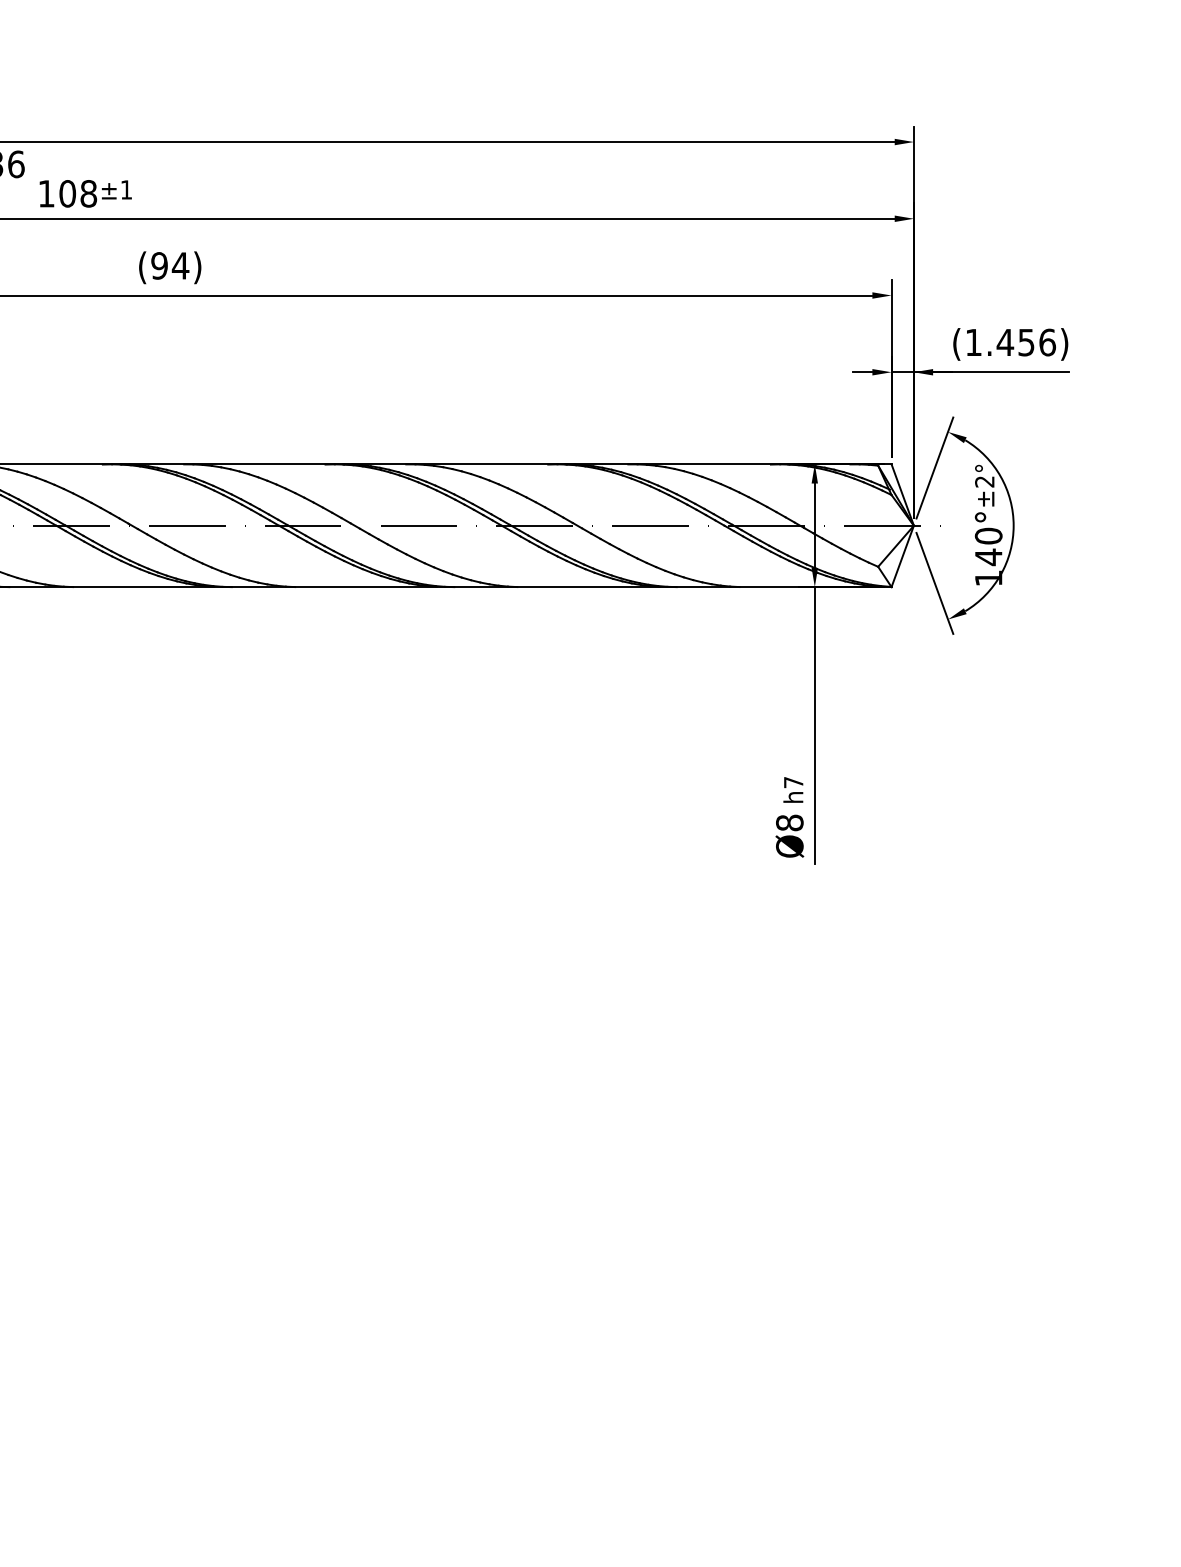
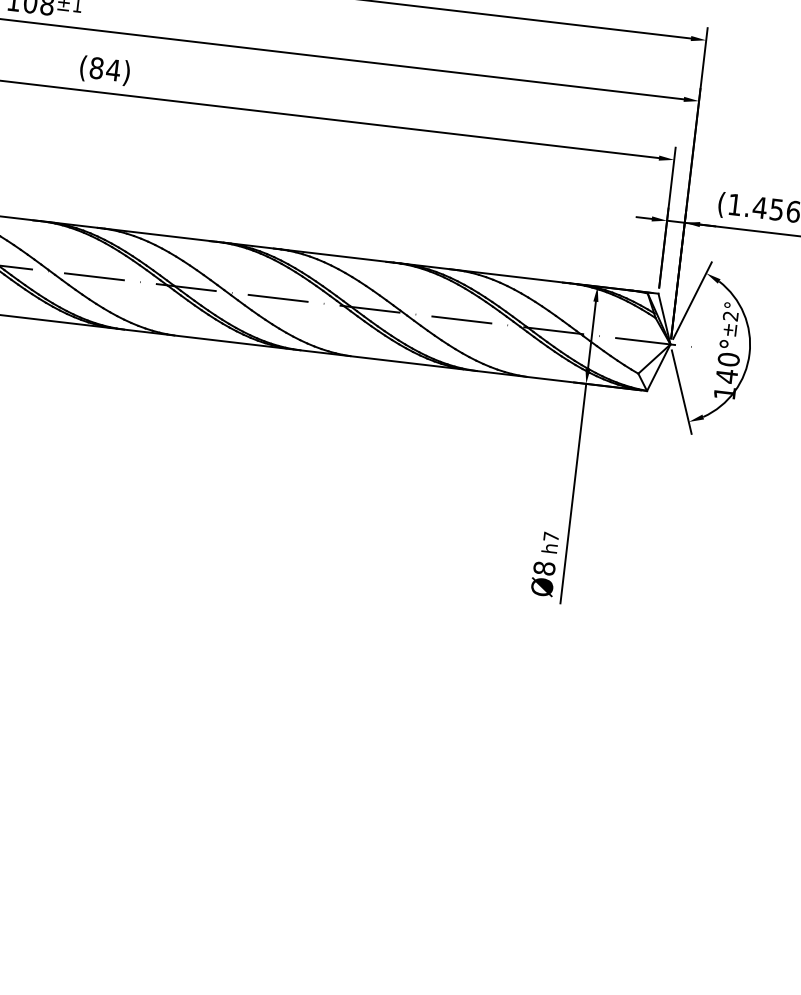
text: (159, 265) -> (96, 67), (94) -> (84)

